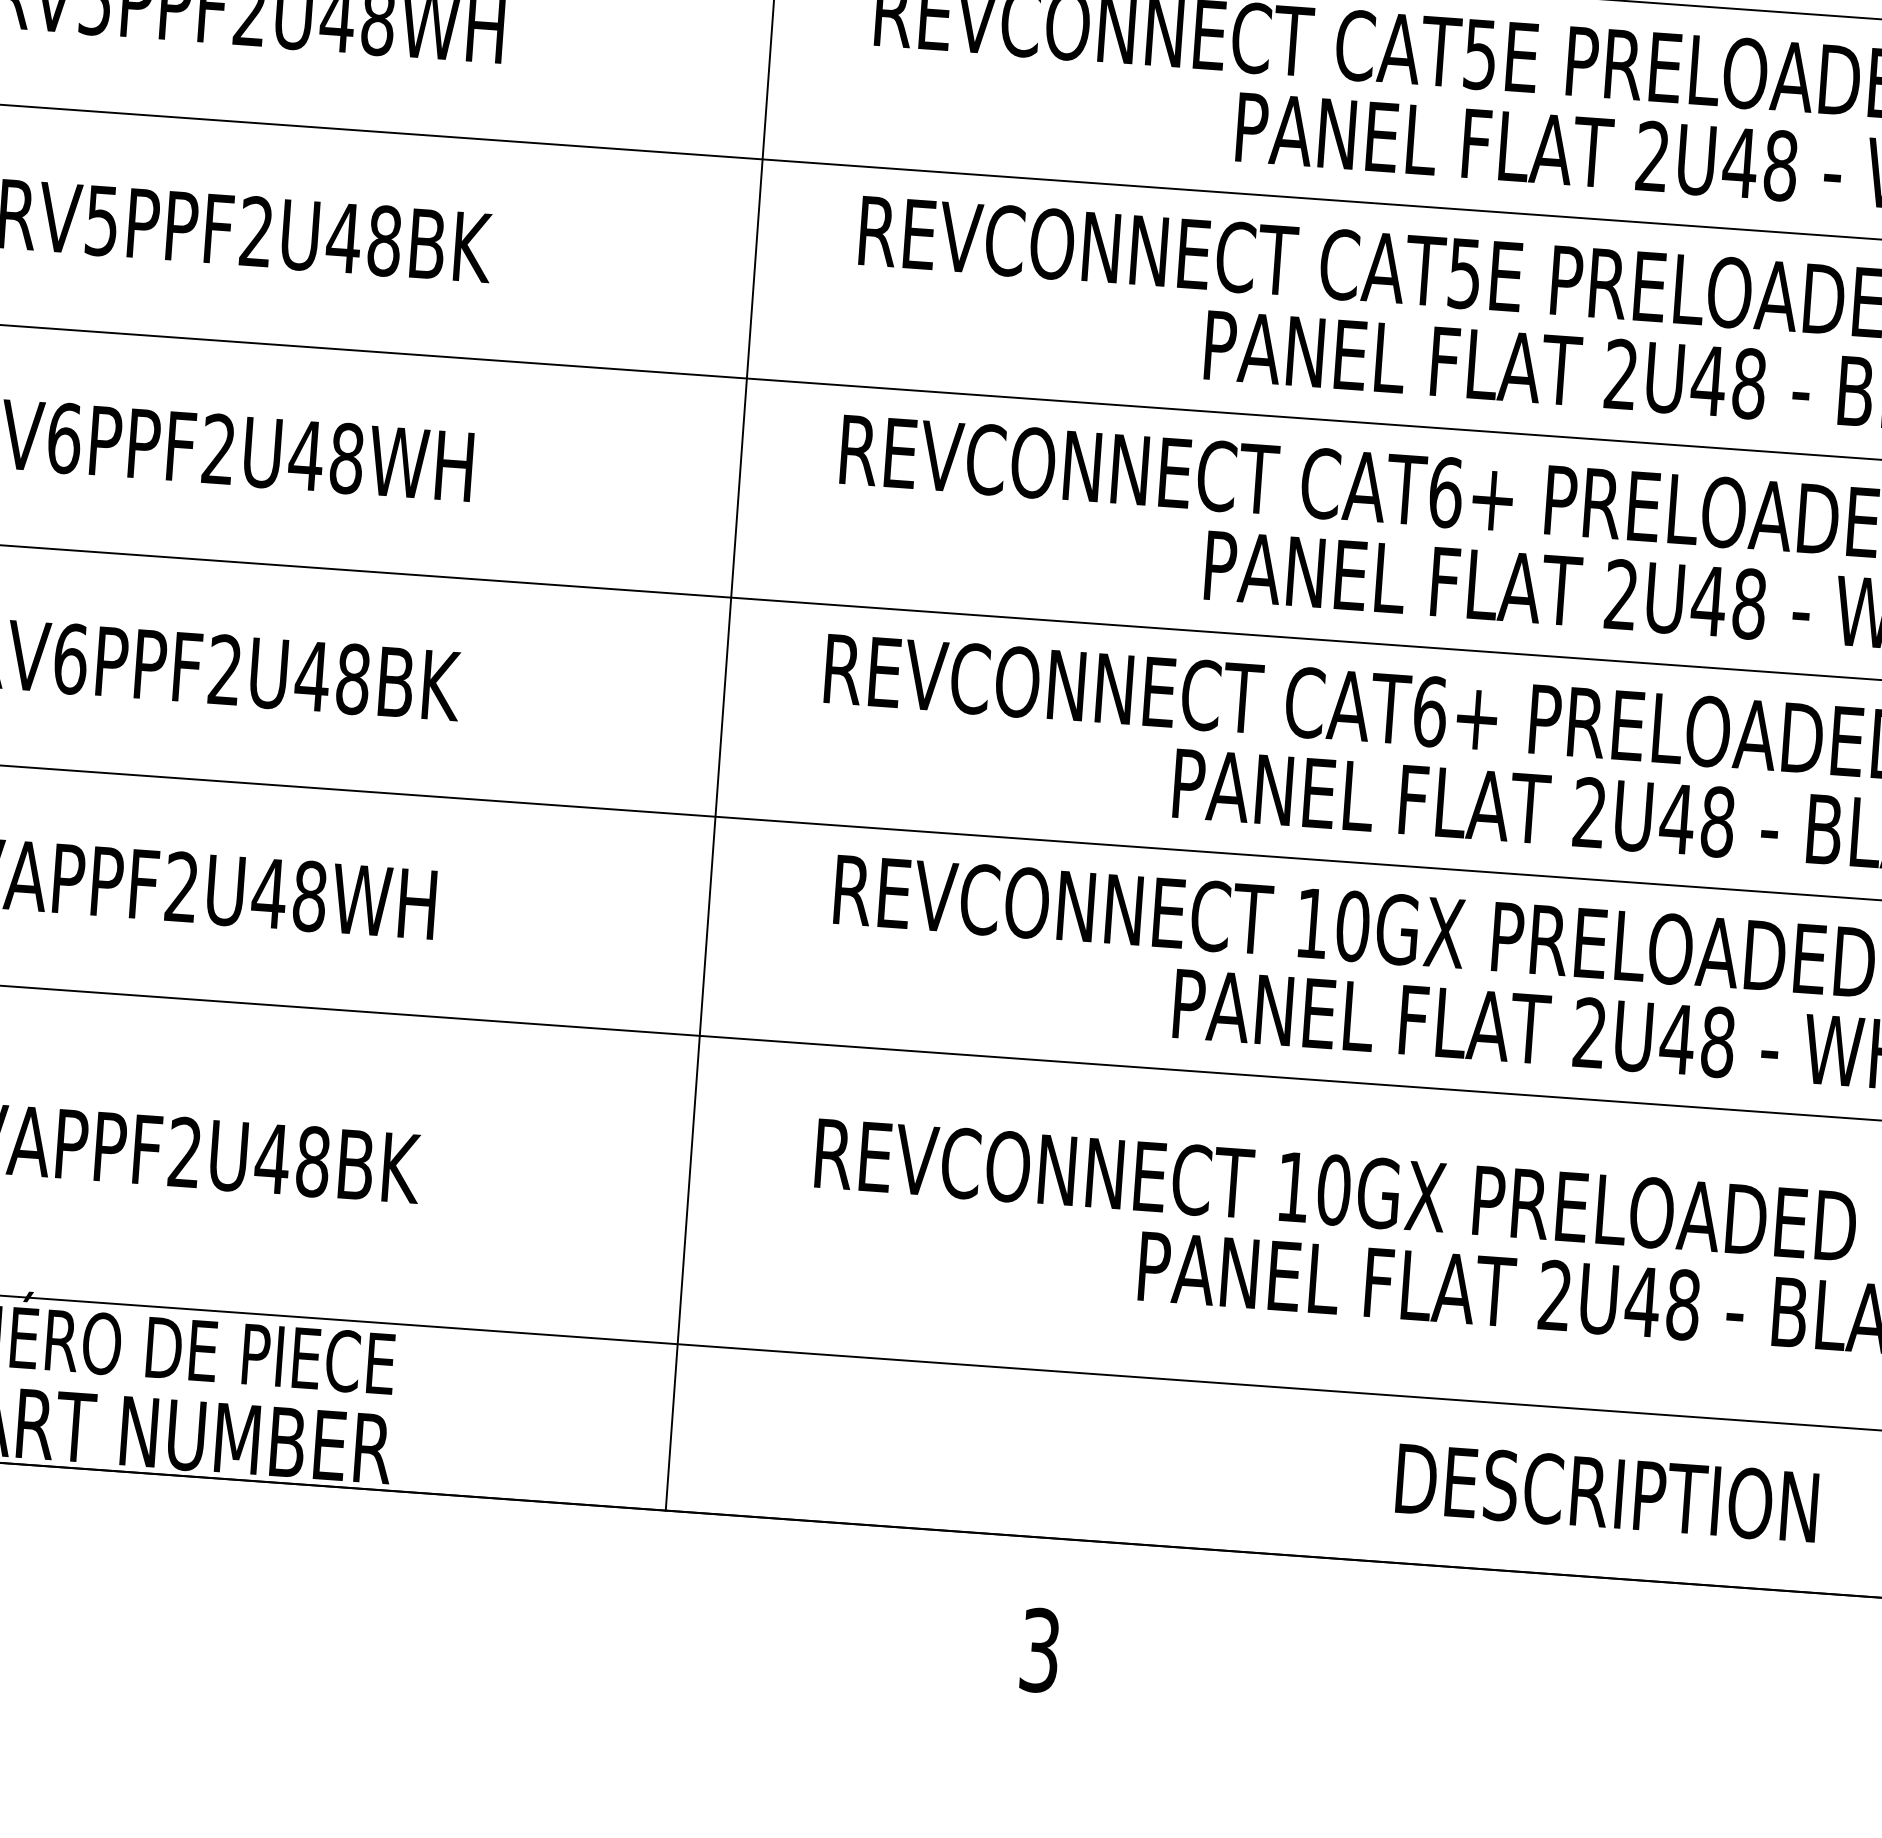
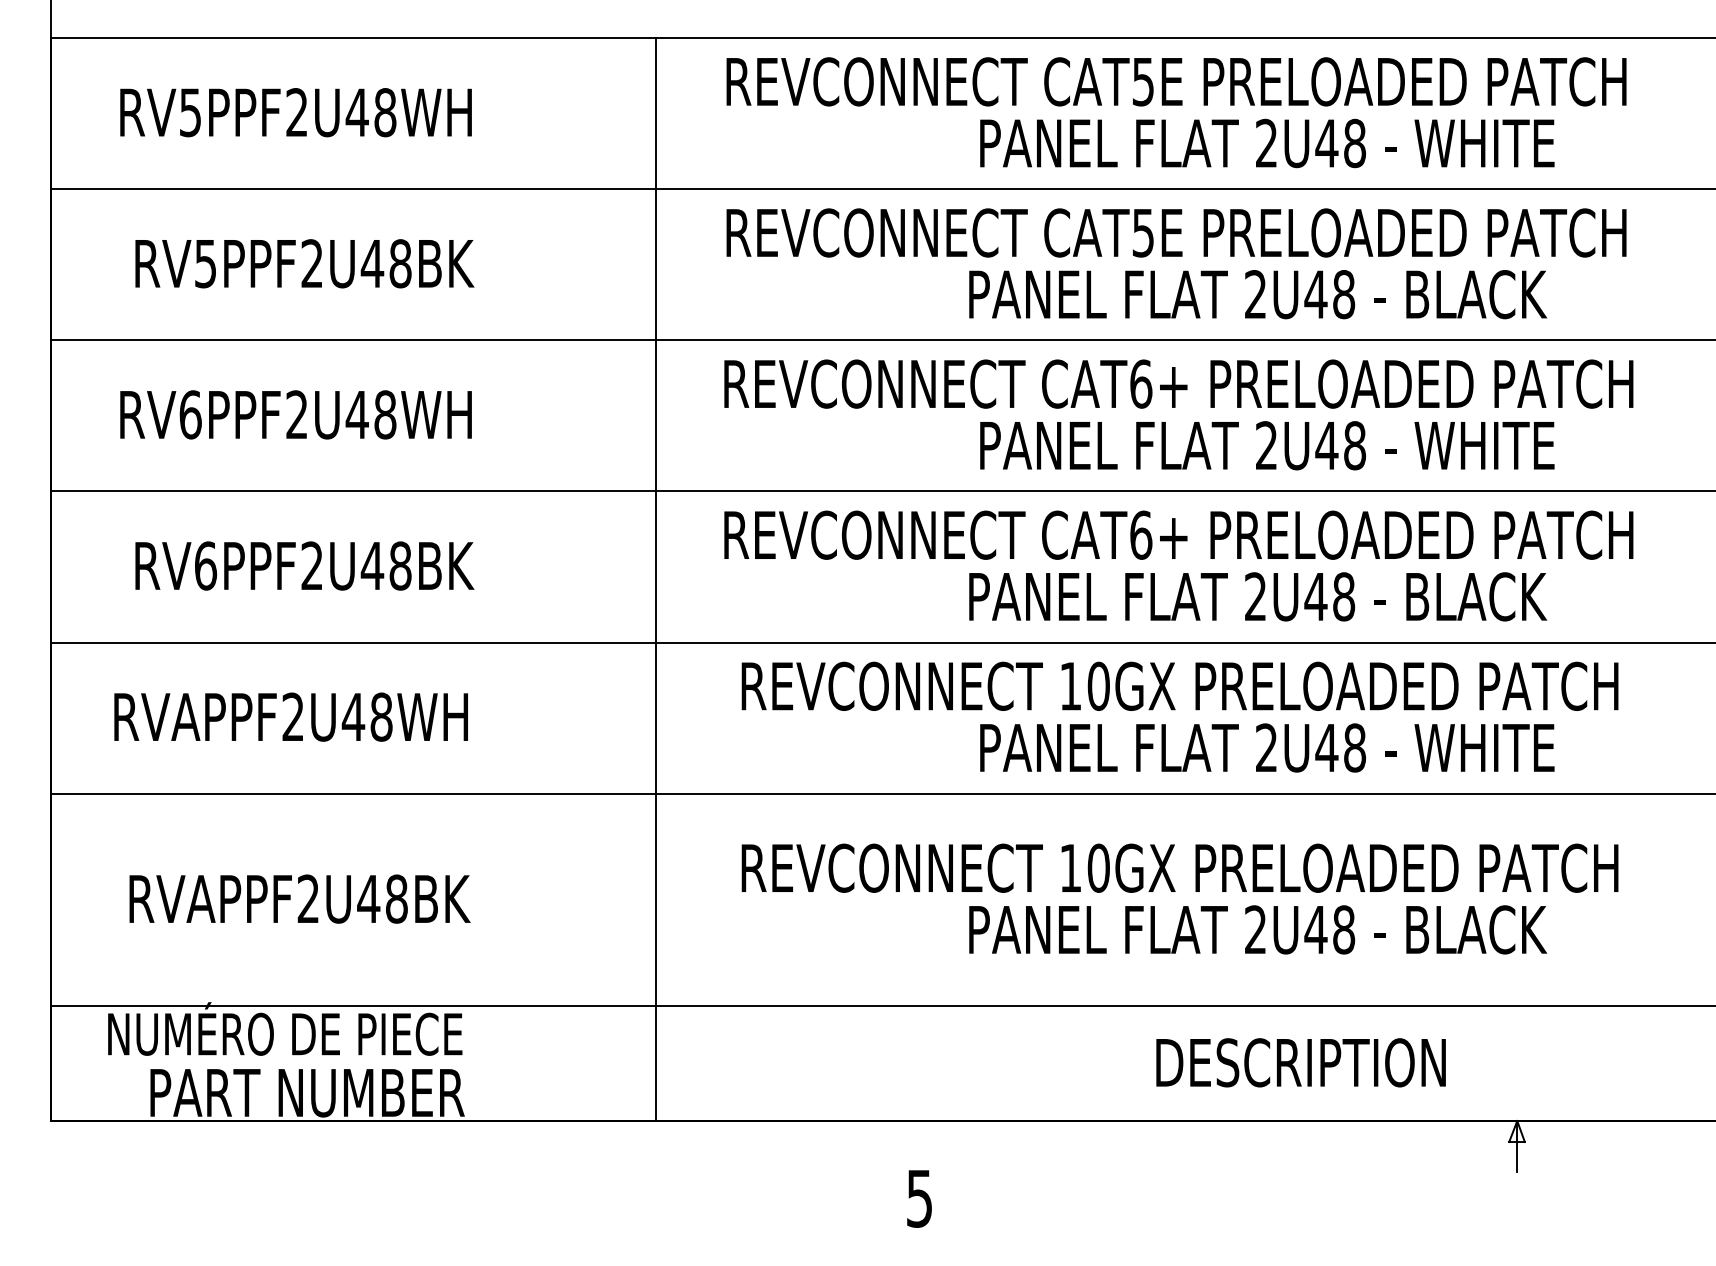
text: (1039, 1650) -> (919, 1198), 3 -> 5

